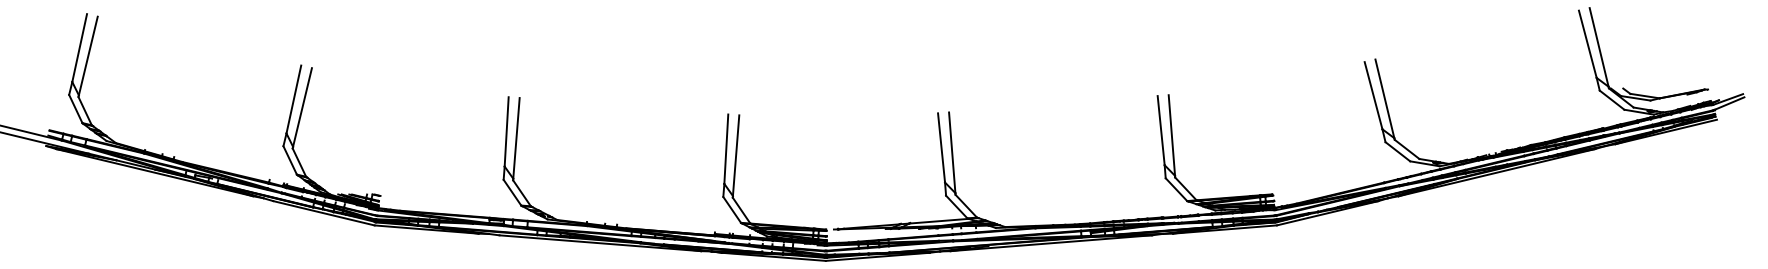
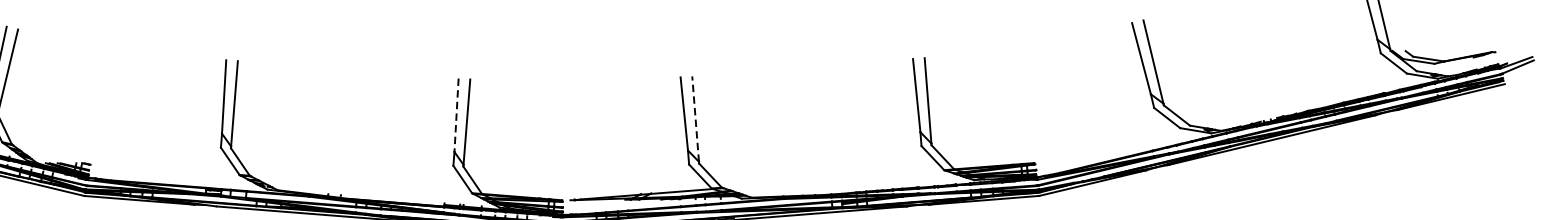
line: (726, 149) -> (456, 115), solid -> dashed
line: (952, 152) -> (695, 118), solid -> dashed

